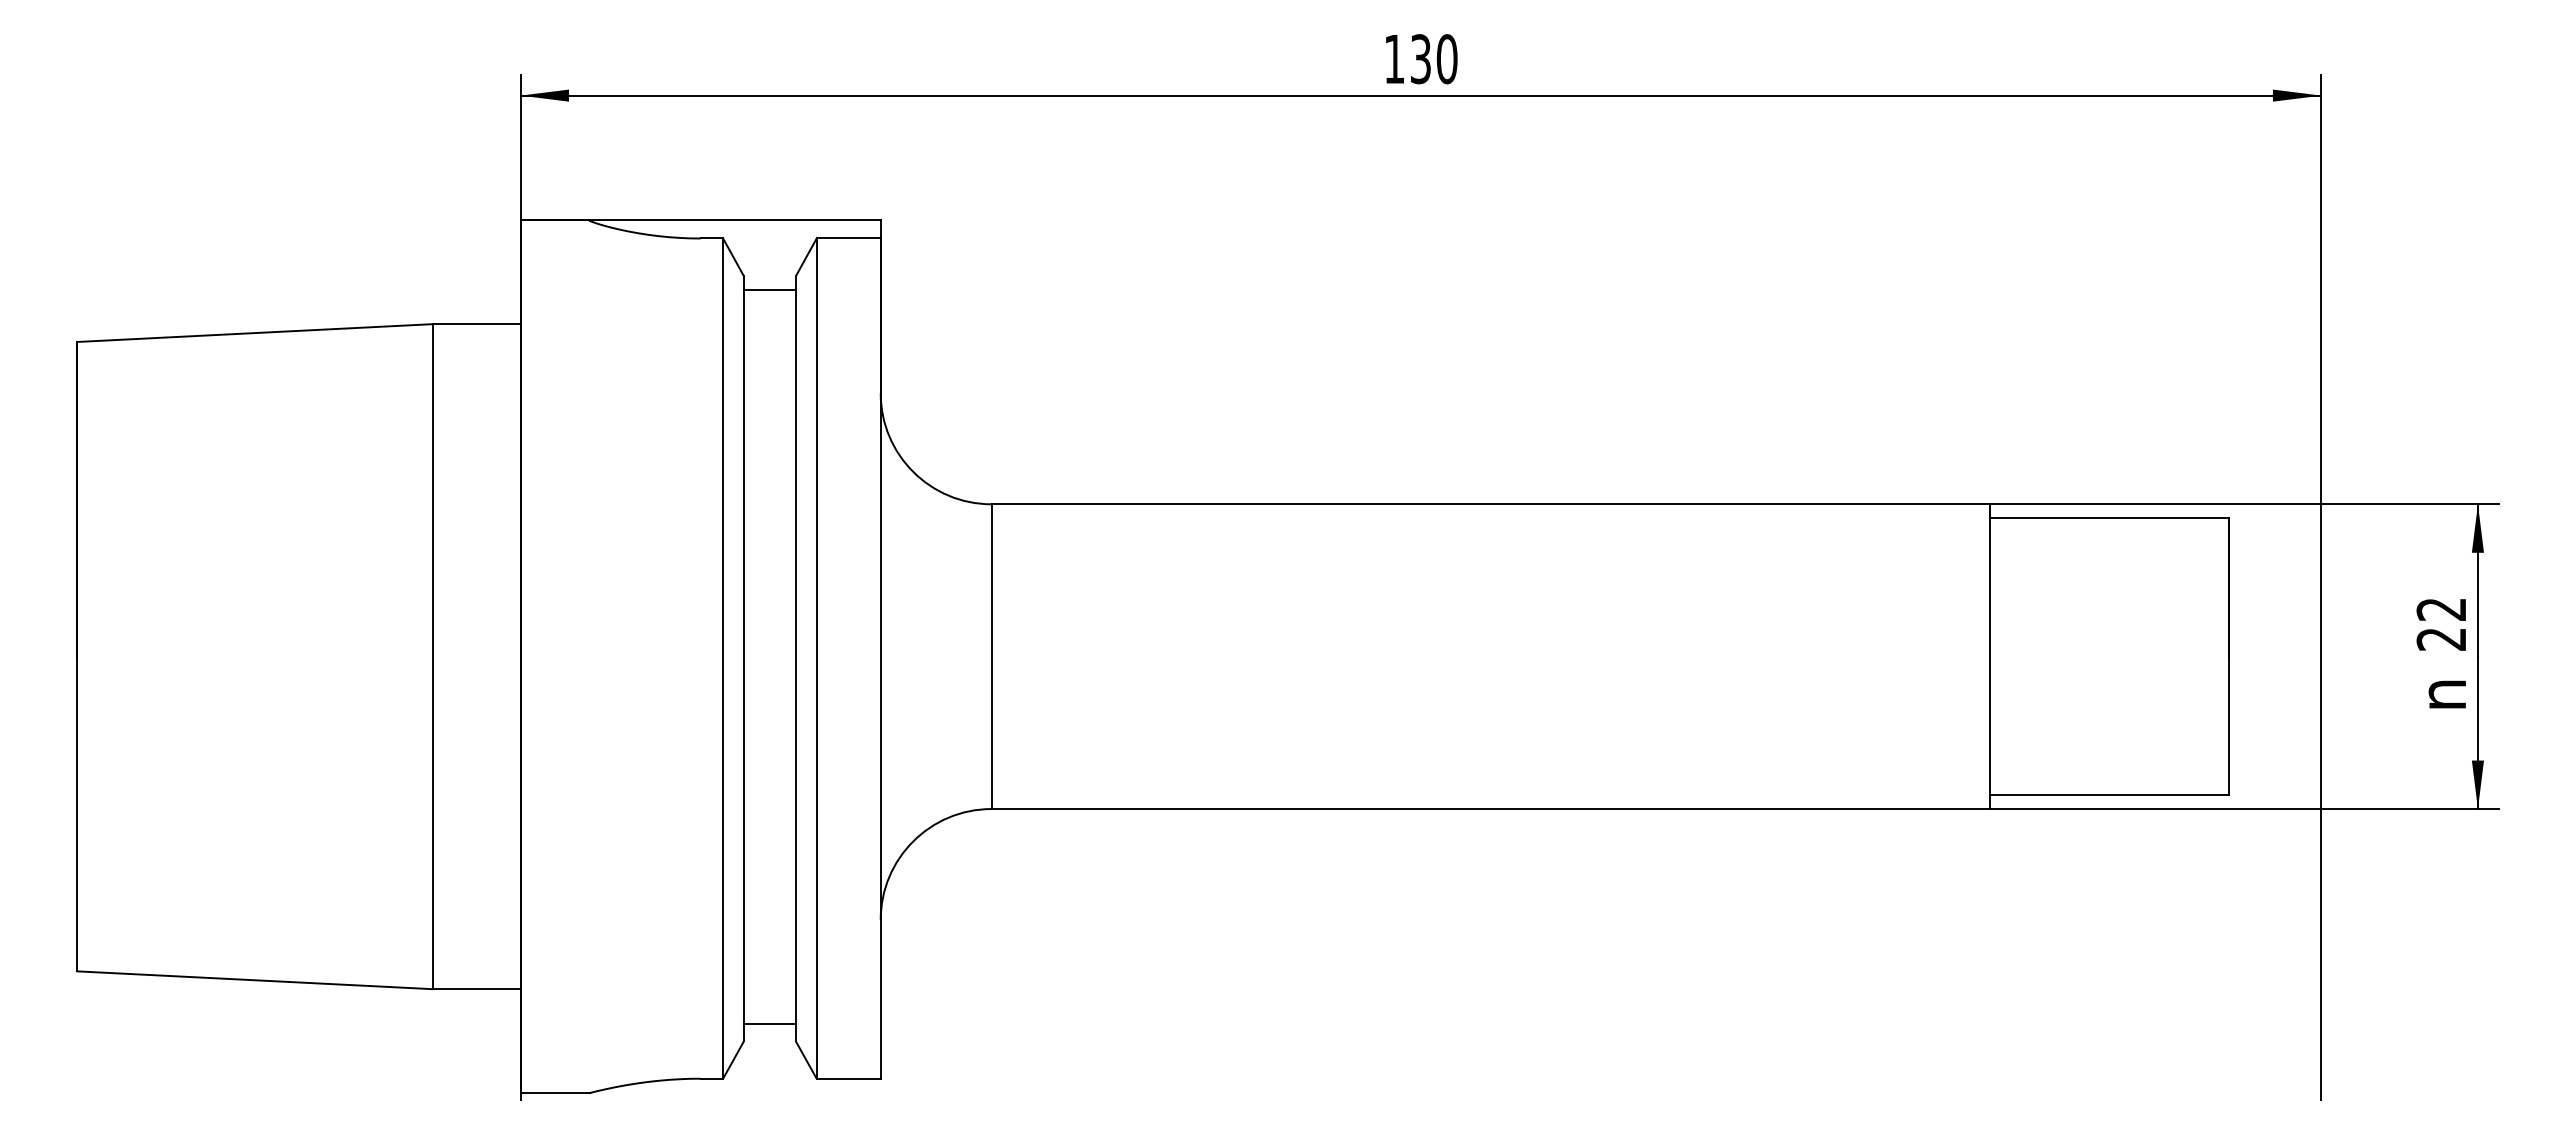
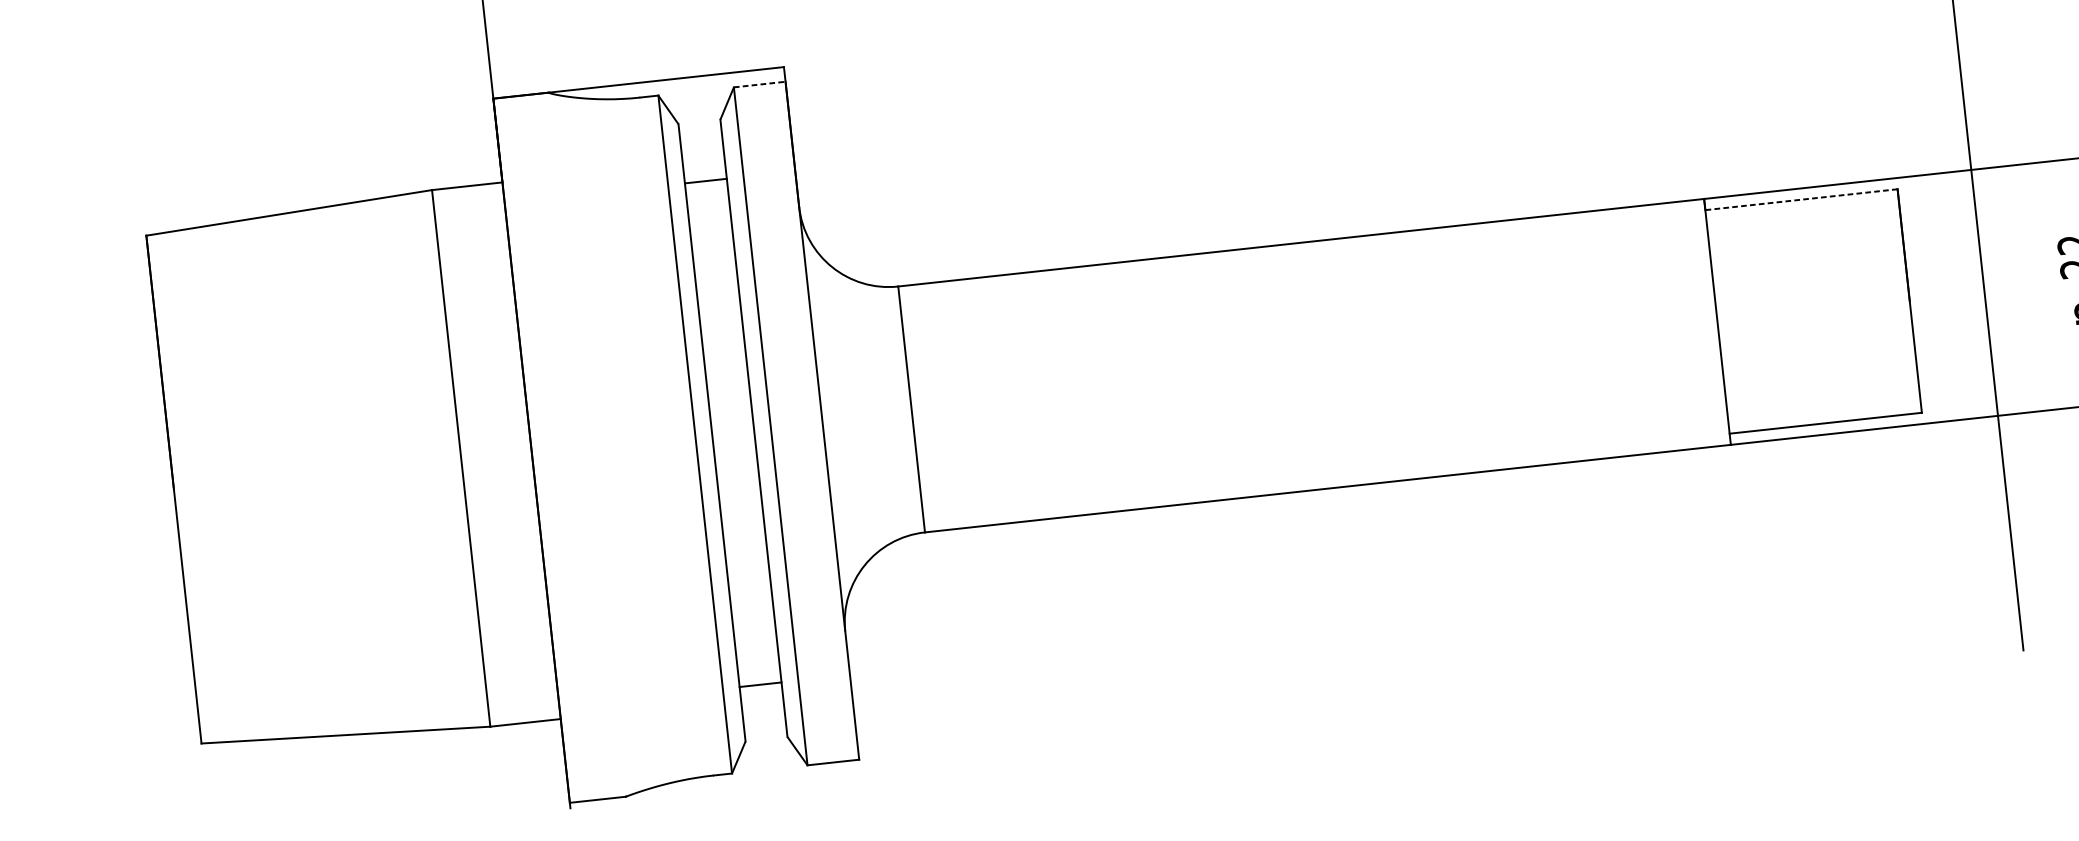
line: (849, 238) -> (760, 84), solid -> dashed
line: (769, 289) -> (705, 181), moved
line: (2108, 518) -> (1800, 200), solid -> dashed
line: (769, 1023) -> (760, 684), moved

